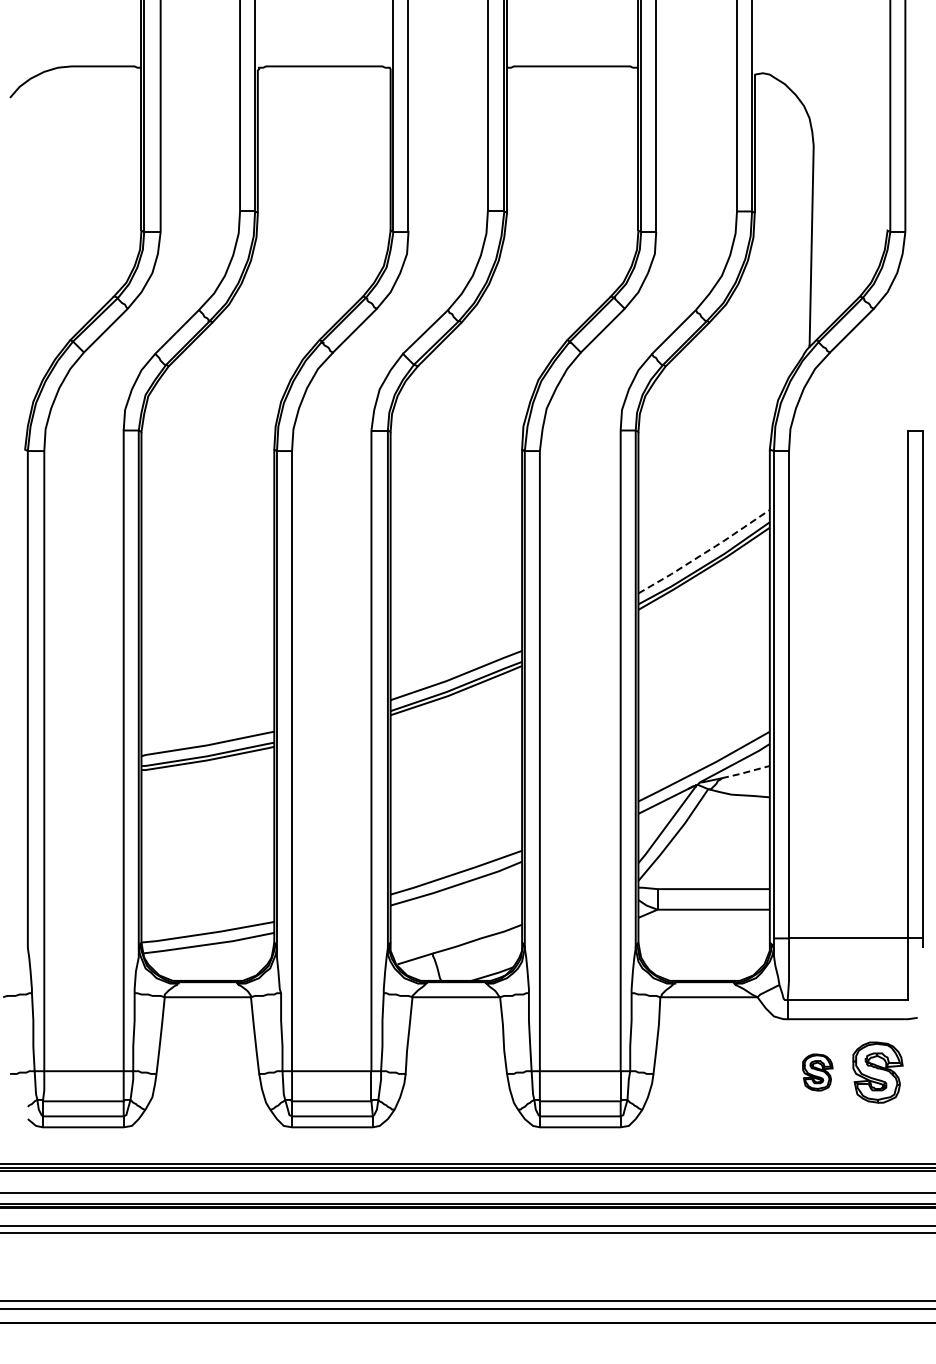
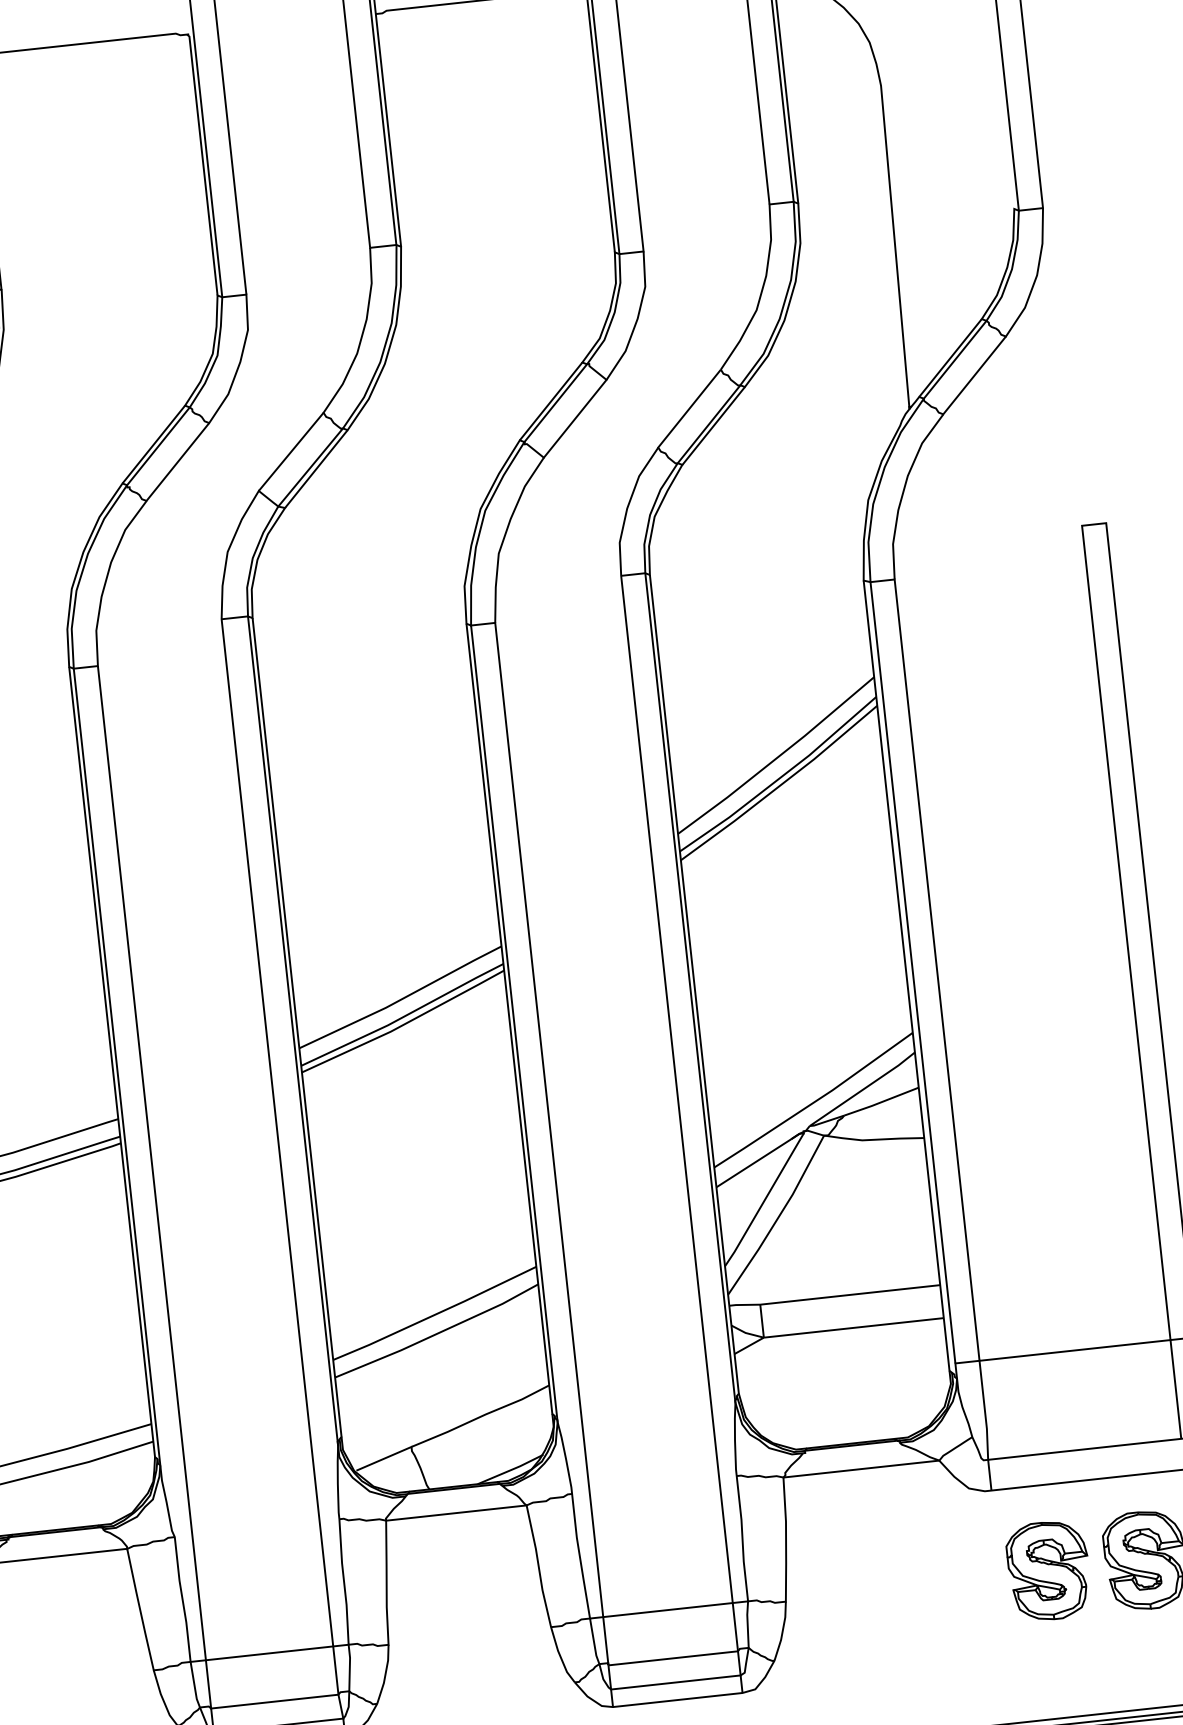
line: (704, 553) -> (776, 758), dashed -> solid
line: (745, 772) -> (880, 1102), dashed -> solid
part: (817, 1072) -> (1048, 1570), size x1.67

